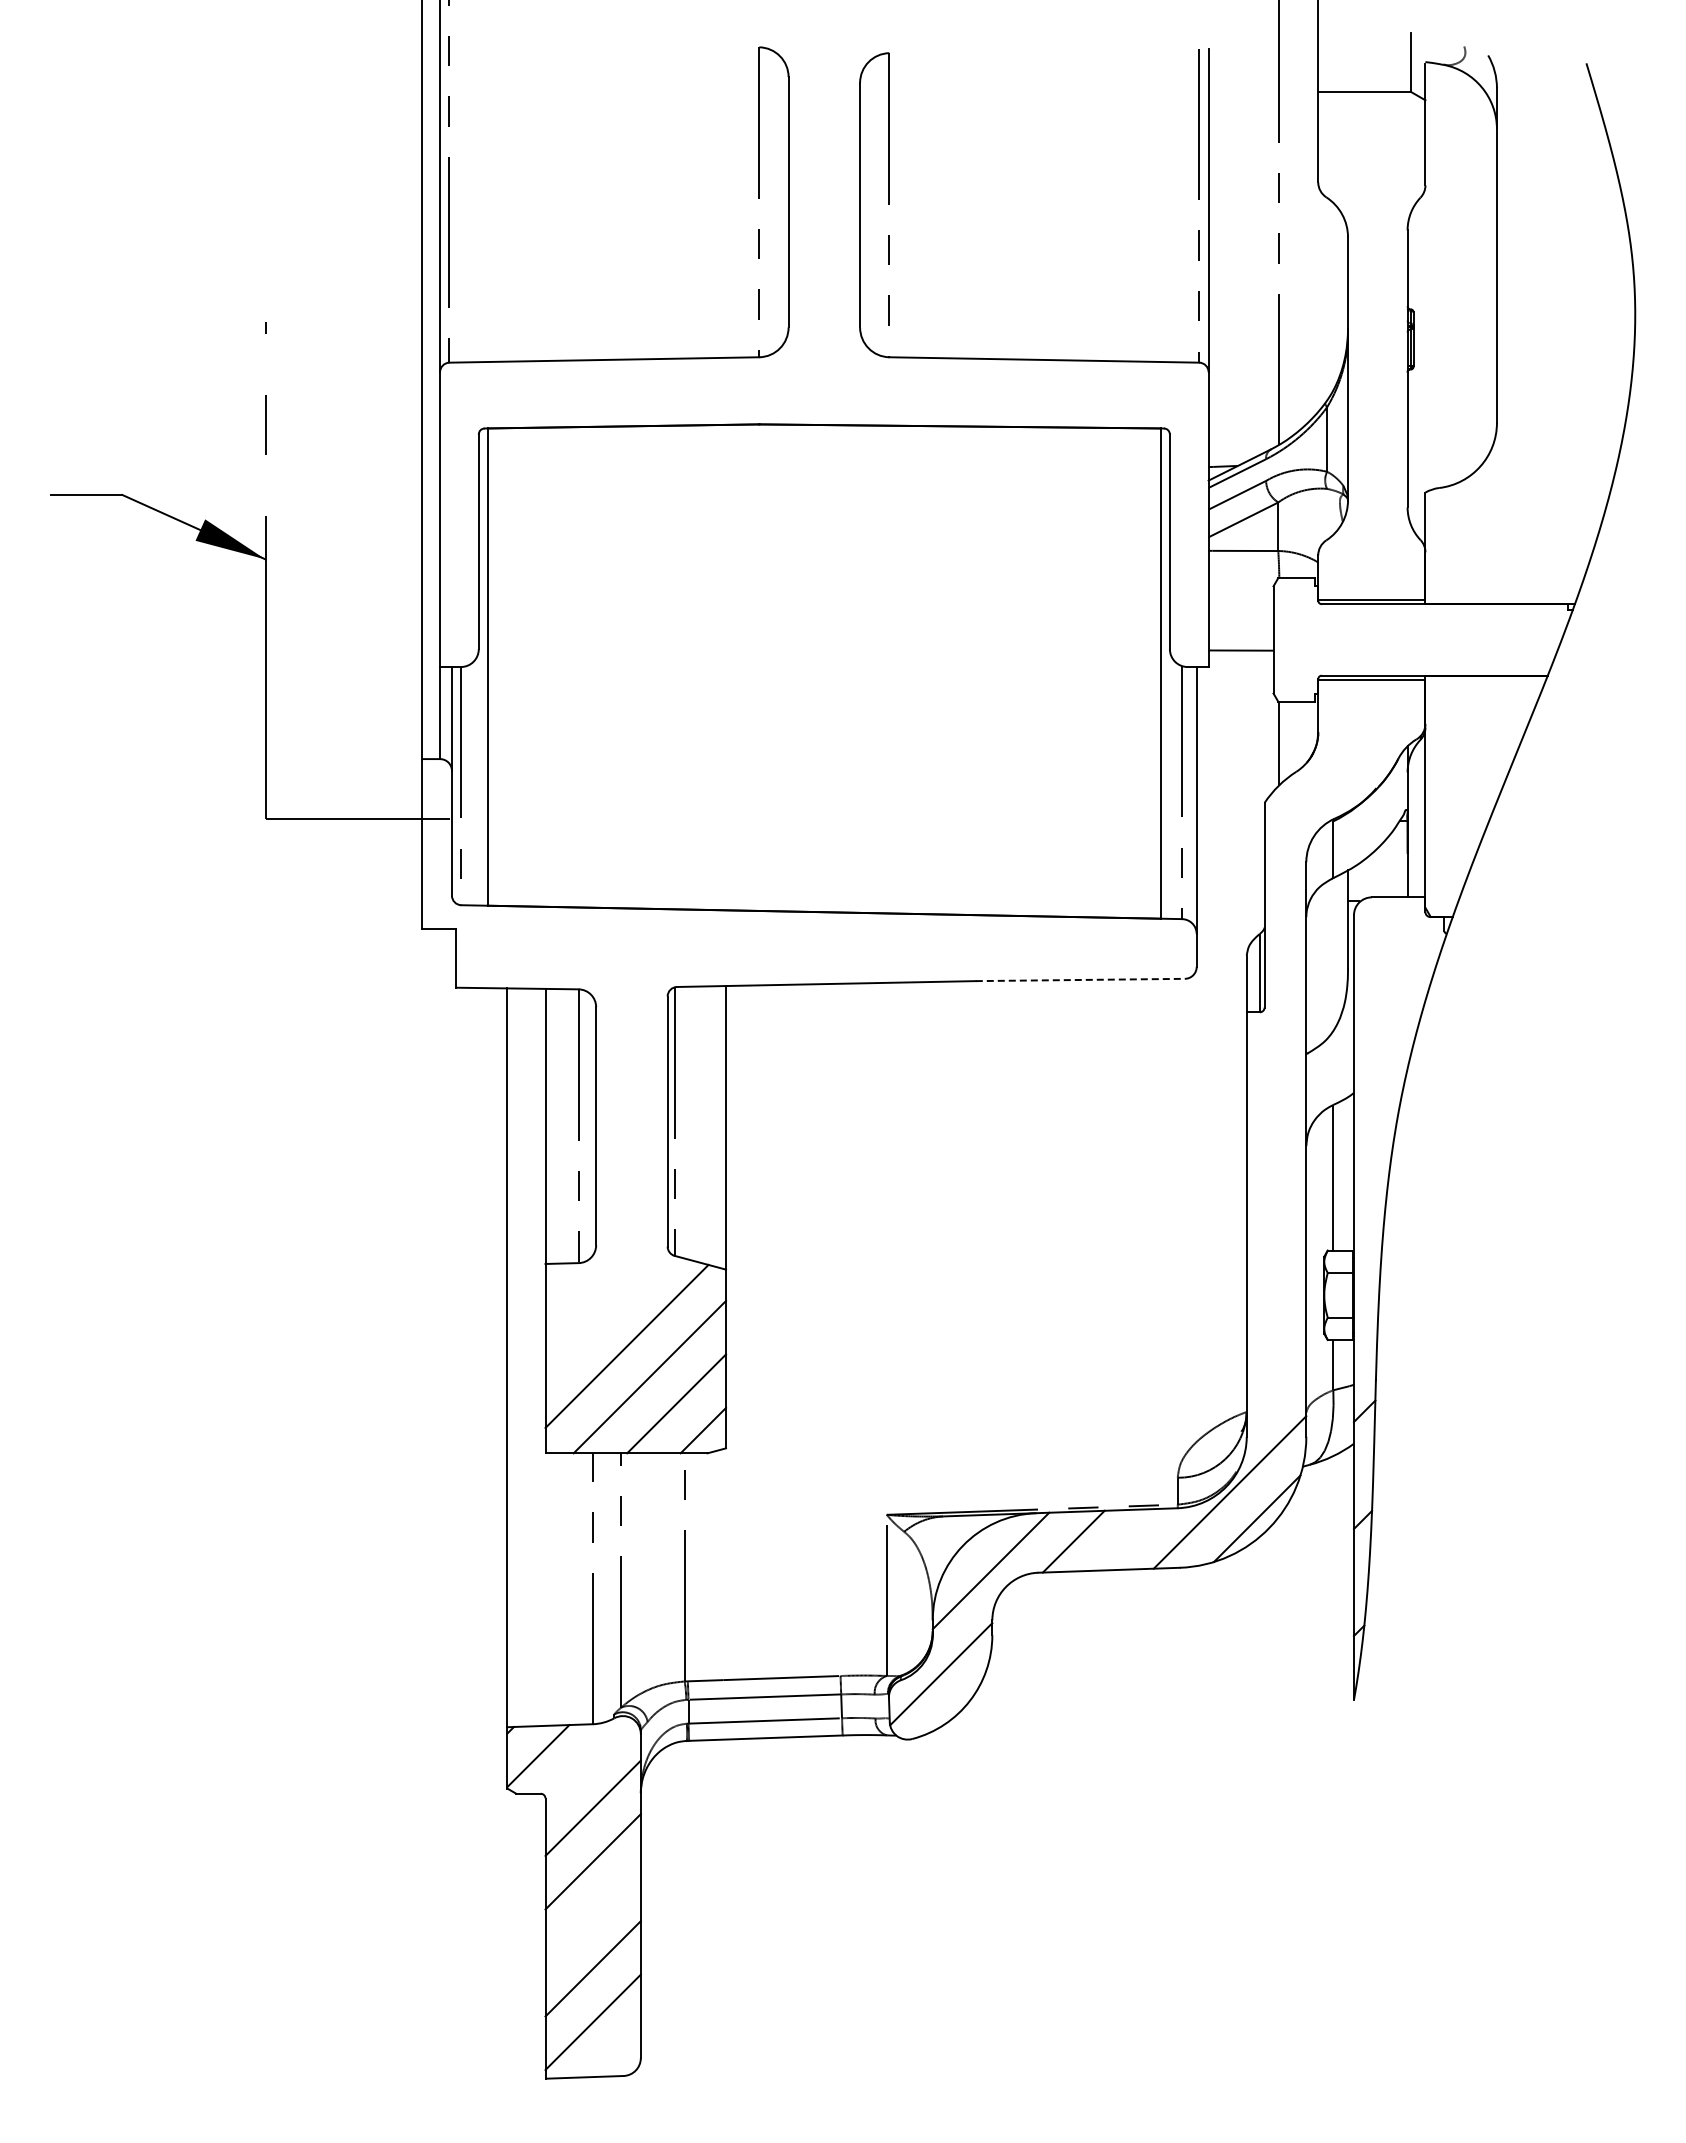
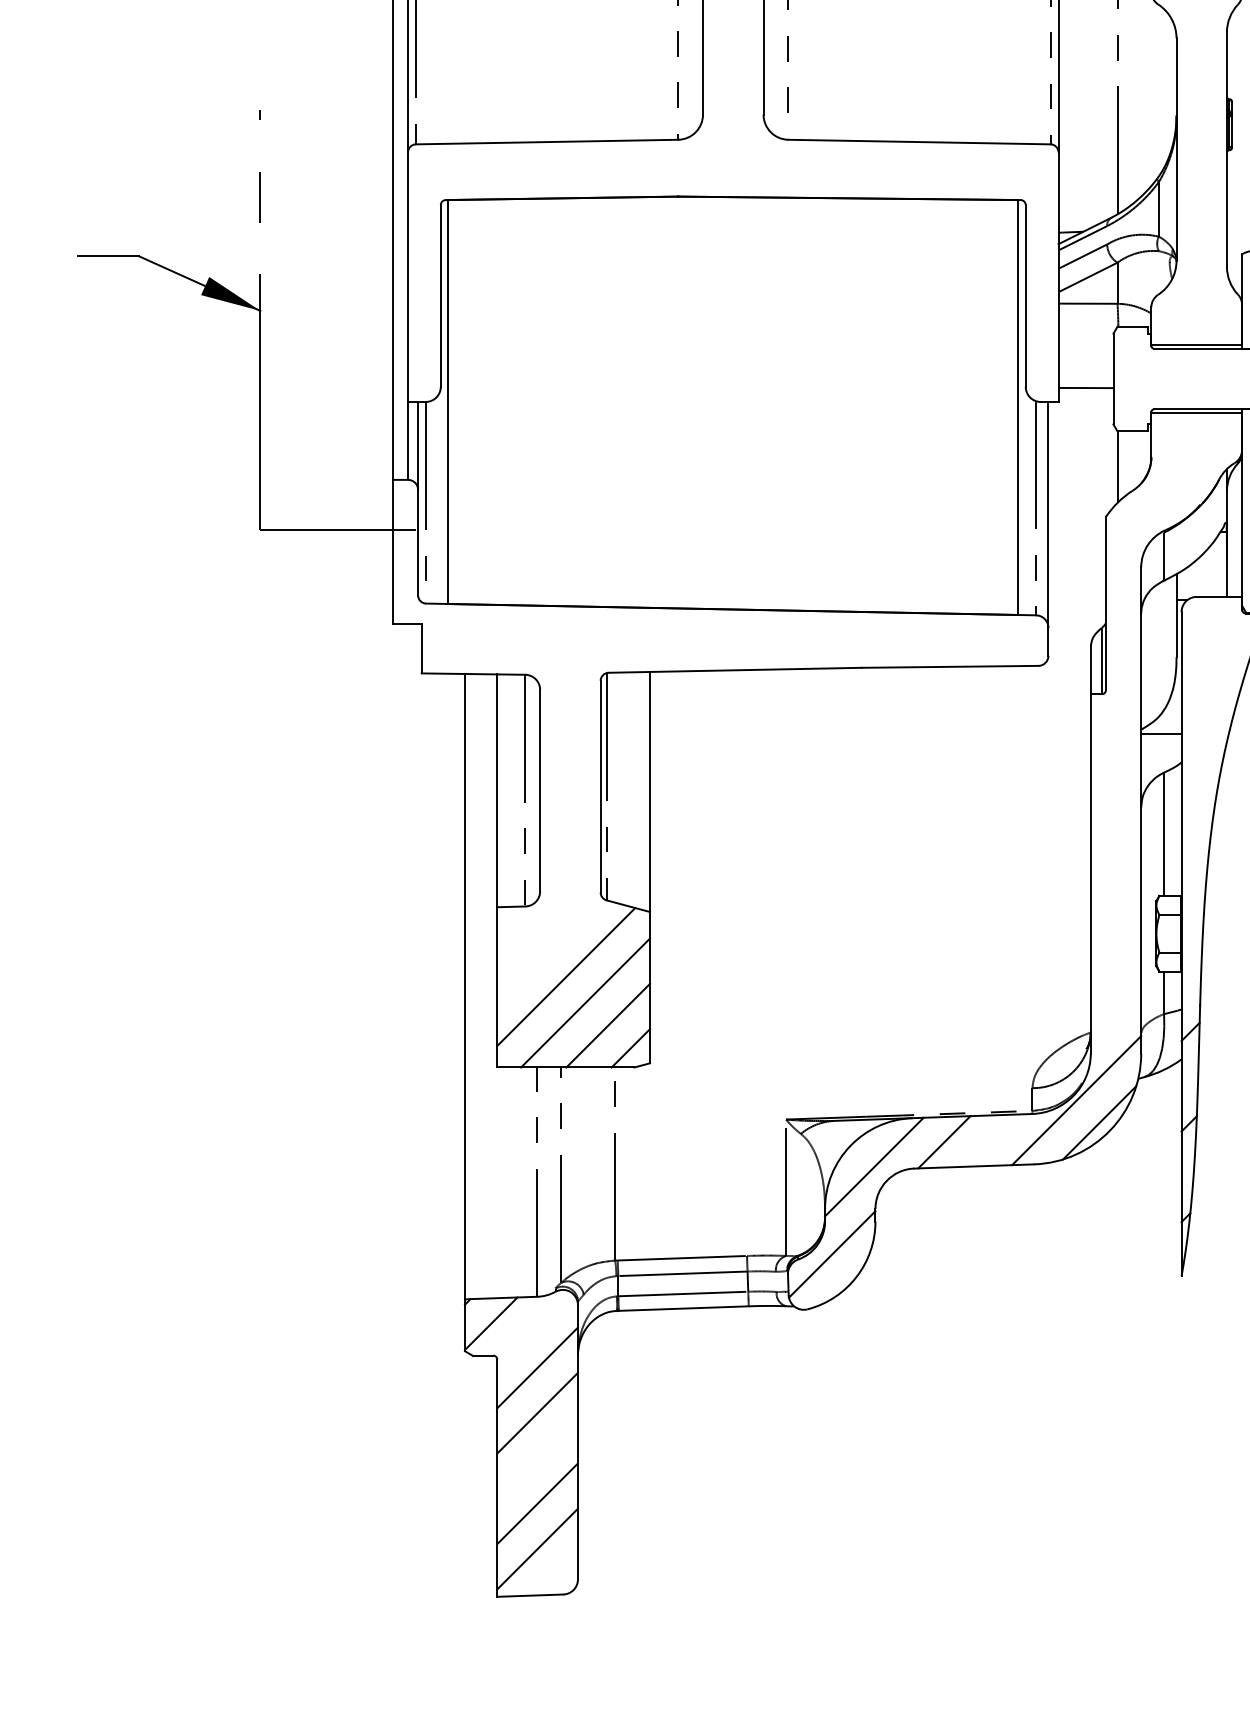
line: (1080, 979) -> (950, 666), dashed -> solid
line: (1329, 1059) -> (1160, 734), added

